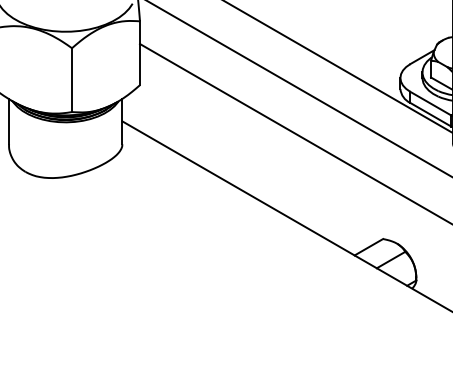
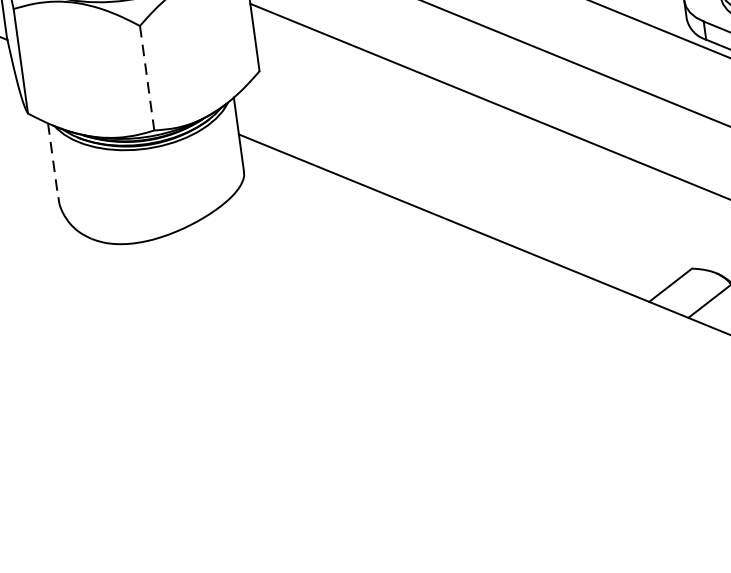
line: (72, 80) -> (148, 78), solid -> dashed
line: (8, 121) -> (52, 160), solid -> dashed

